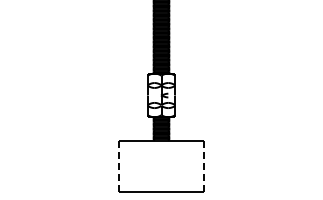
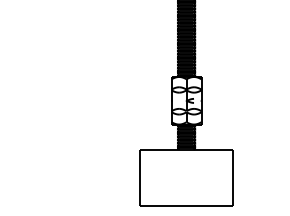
line: (118, 166) -> (139, 177), dashed -> solid
line: (204, 166) -> (233, 177), dashed -> solid

